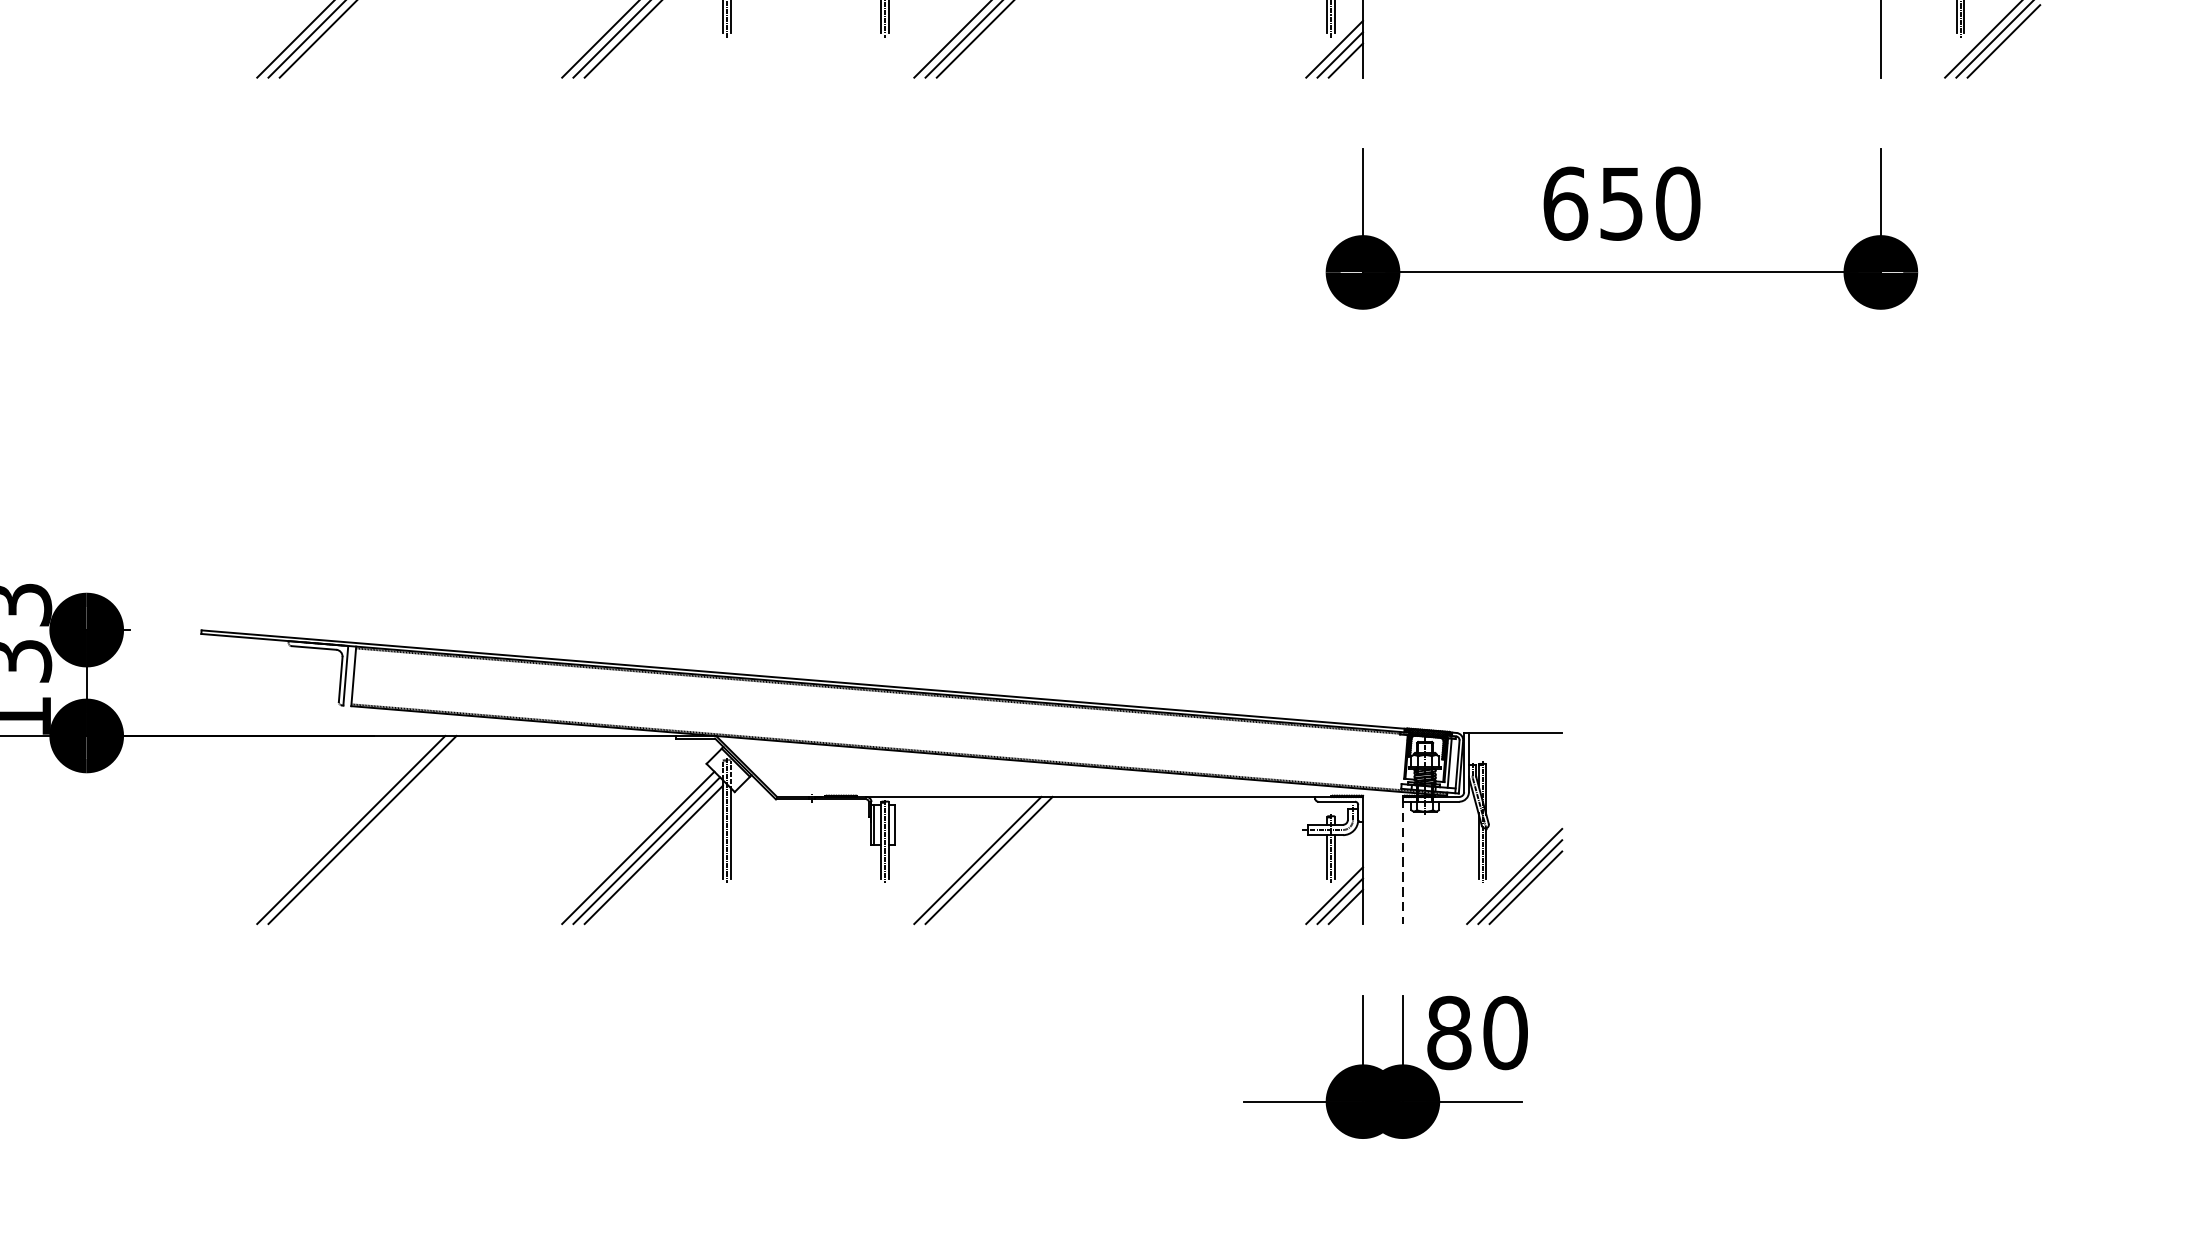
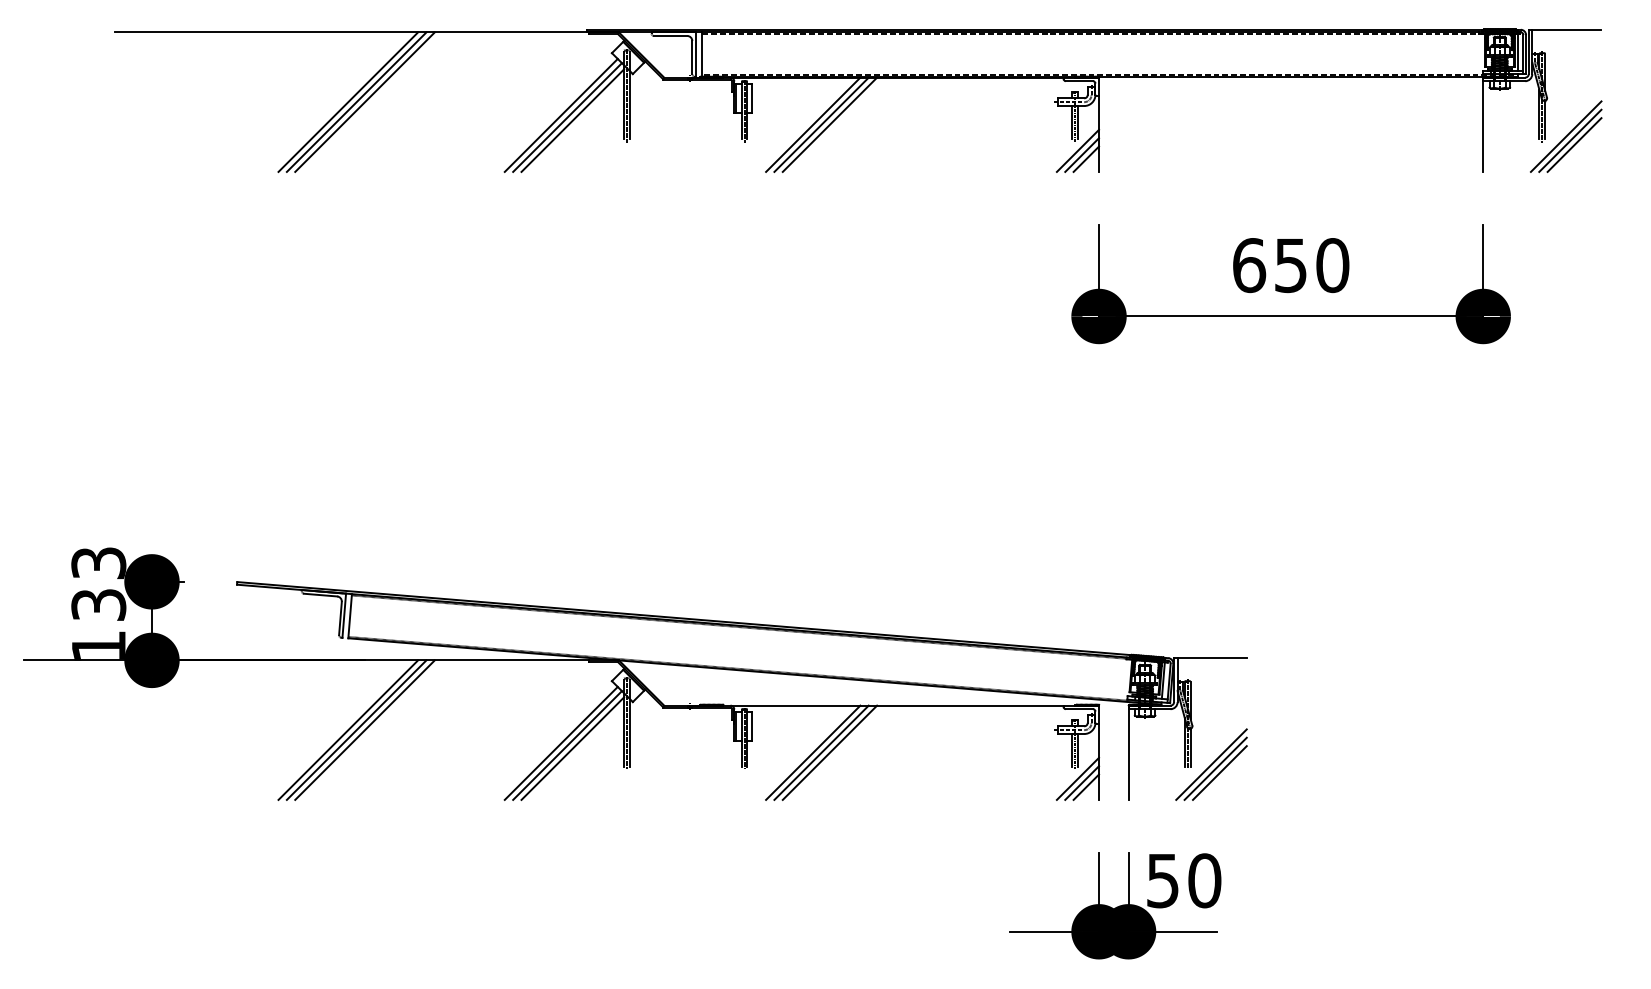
line: (373, 829) -> (364, 729), added
line: (999, 860) -> (829, 752), added
line: (1402, 861) -> (1128, 753), dashed -> solid
text: (1448, 1032) -> (1162, 880), 80 -> 50

